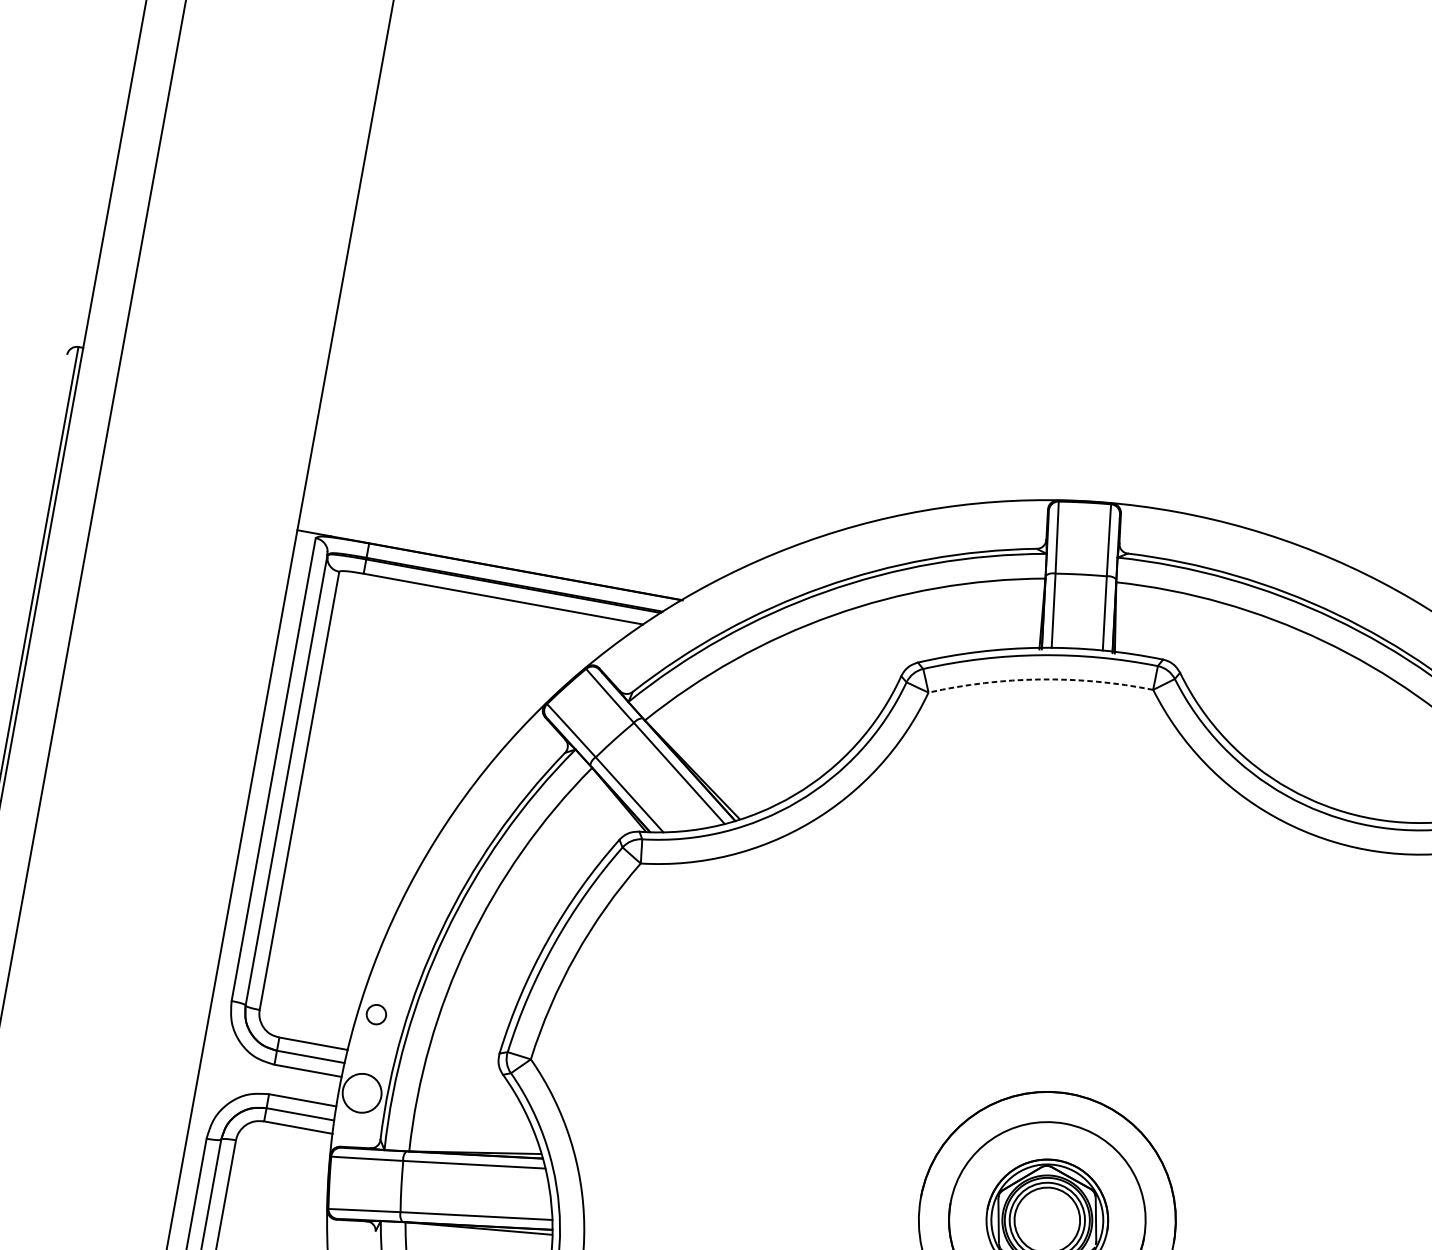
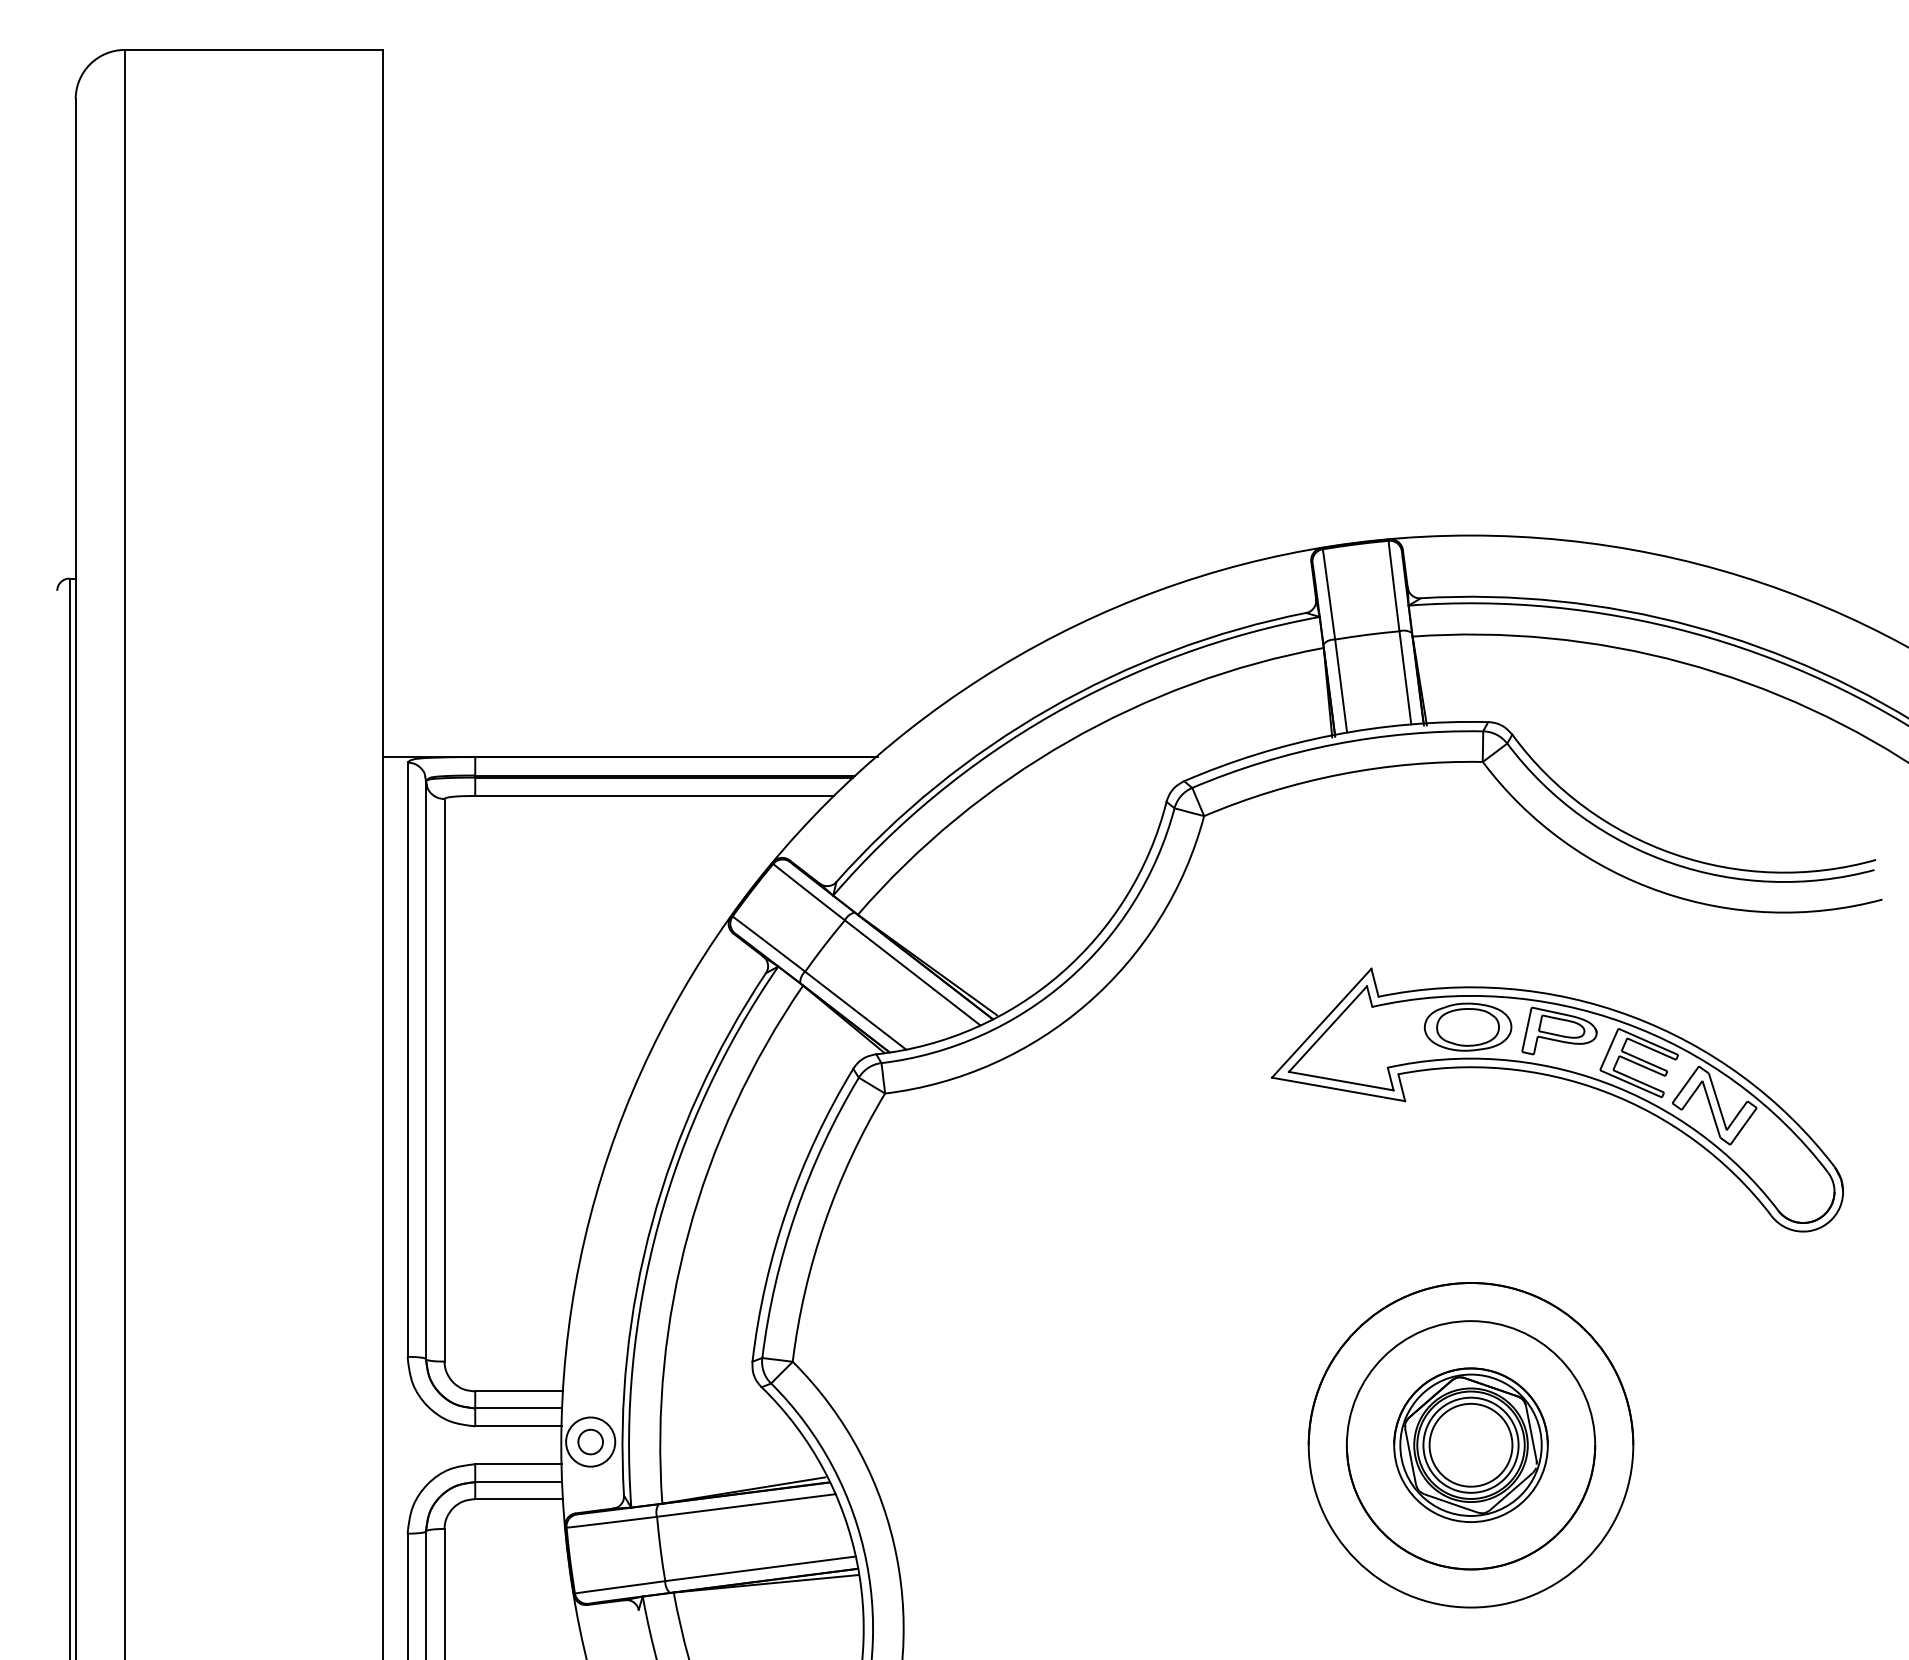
arc: (1040, 679) -> (1340, 774), dashed -> solid
part: (1169, 948) -> (1561, 1079), added
circle: (376, 1014) -> (590, 1441), moved

